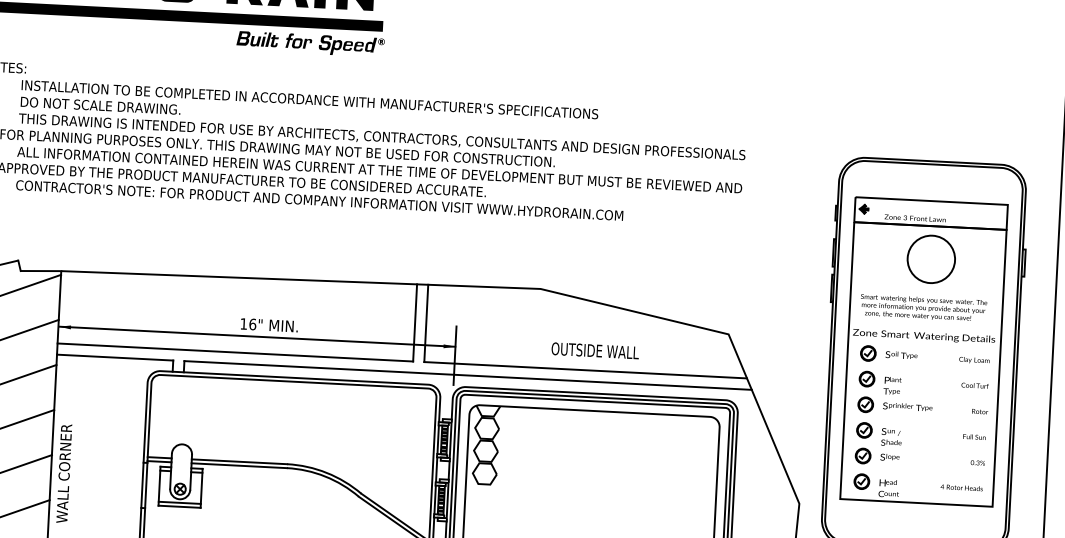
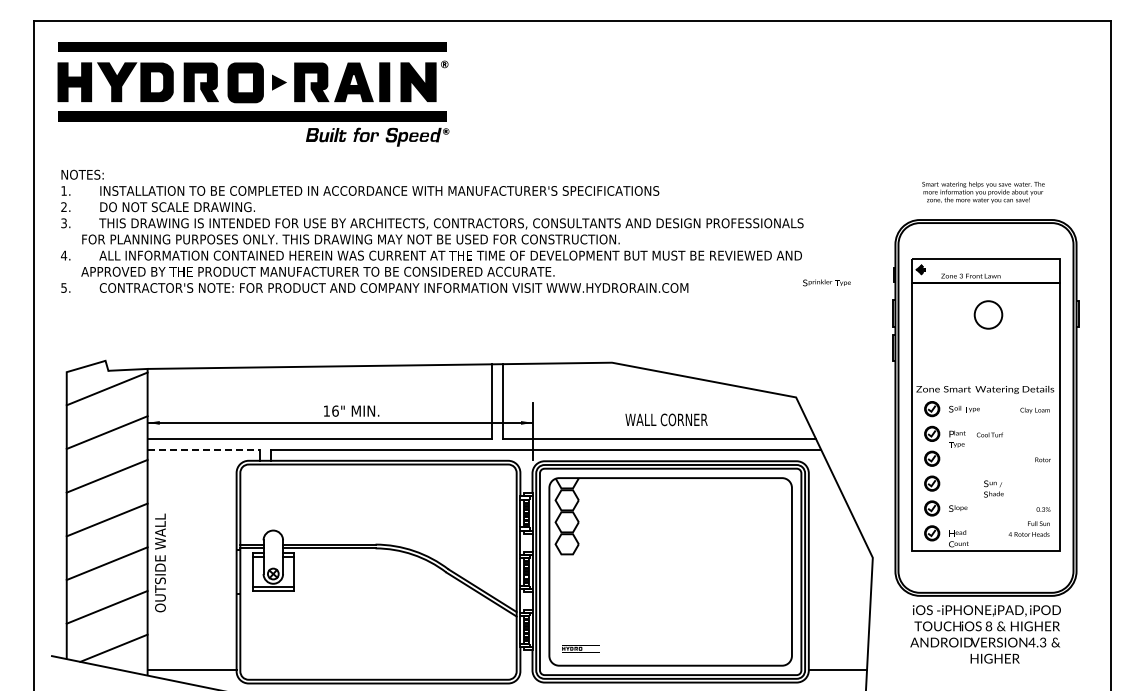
circle: (931, 258) -> (988, 314), size x0.6
text: (923, 308) -> (983, 192), moved
text: (594, 350) -> (667, 419), OUTSIDE WALL -> WALL CORNER
line: (115, 357) -> (204, 449), solid -> dashed
text: (974, 385) -> (989, 434), moved
text: (907, 406) -> (826, 282), moved
text: (891, 436) -> (993, 488), moved
text: (974, 436) -> (1038, 523), moved
text: (64, 471) -> (160, 562), WALL CORNER -> OUTSIDE WALL

